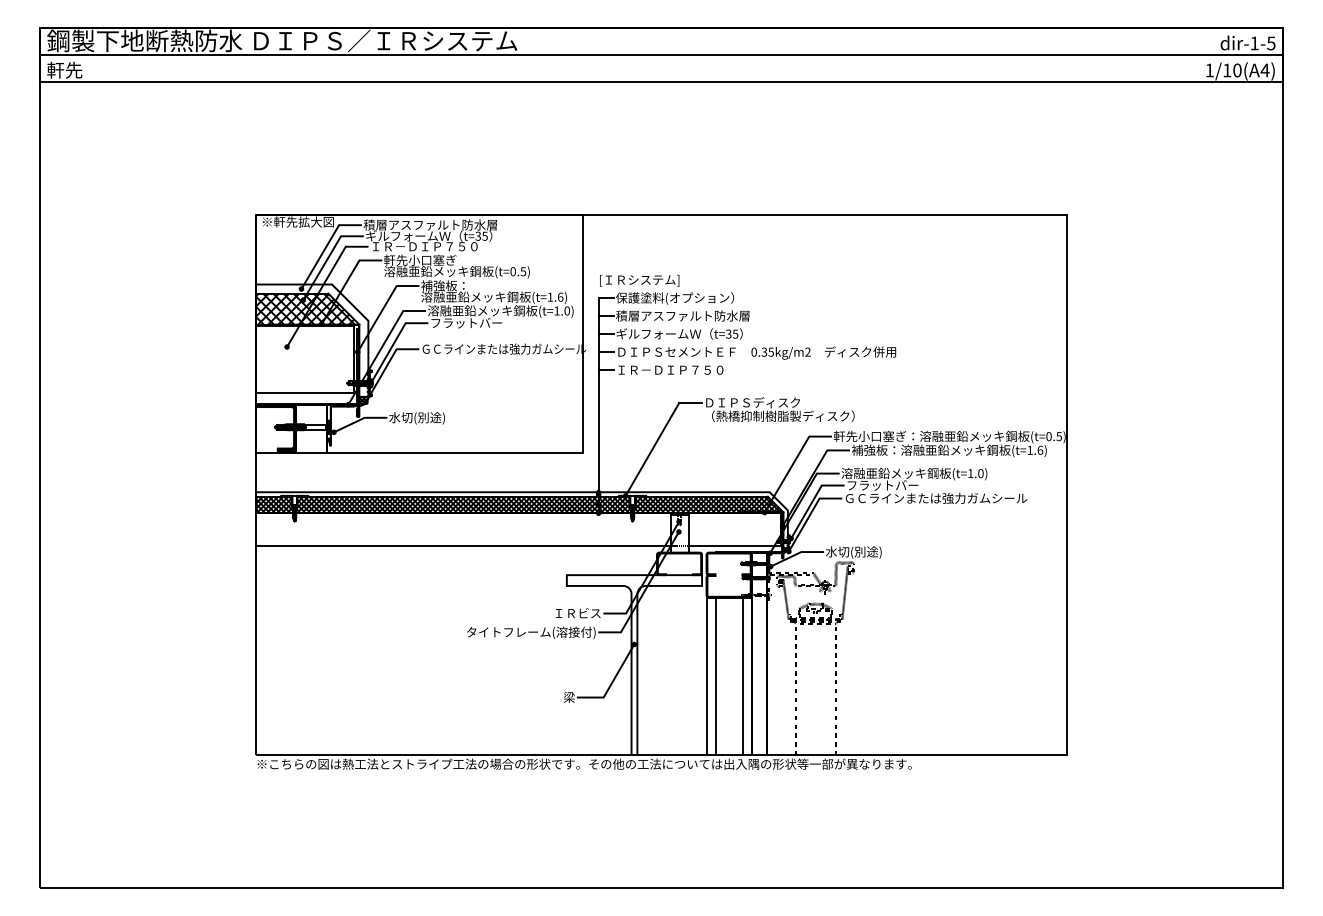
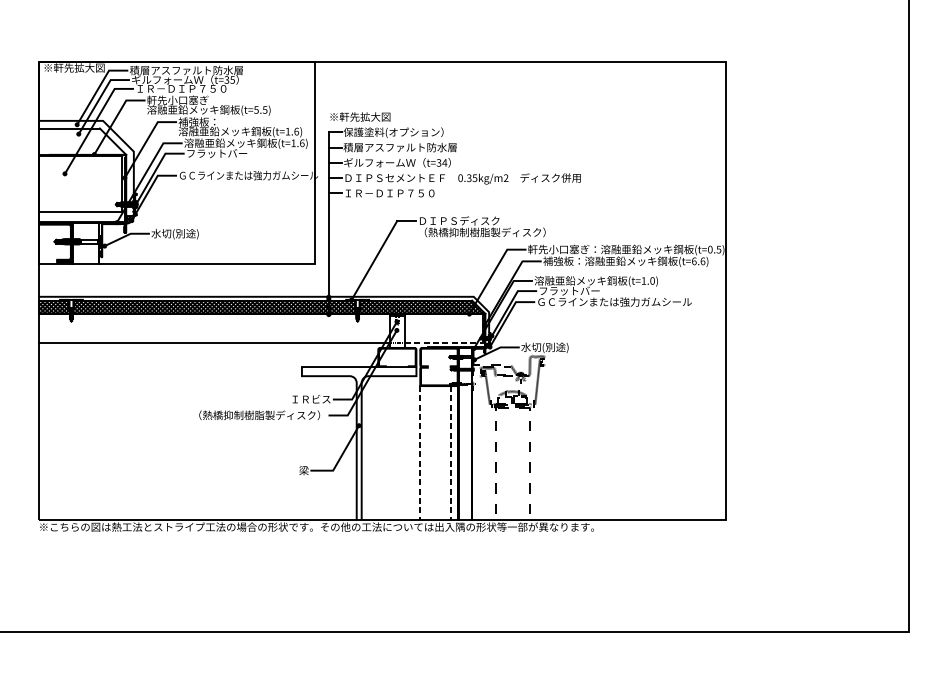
text: (512, 271) -> (255, 109), (t=0.5) -> (t=5.5)
text: (639, 280) -> (363, 117), [ＩＲシステム] -> ※軒先拡大図
hatch: (307, 309) -> (82, 142), removed
text: (567, 310) -> (302, 142), (t=1.0) -> (t=1.6)
text: (735, 333) -> (444, 162), t=35 -> t=34
text: (1029, 449) -> (693, 260), (t=1.6) -> (t=6.6)
line: (735, 546) -> (444, 342), solid -> dashed
text: (520, 632) -> (262, 415), タイトフレーム(溶接付) -> （熱橋抑制樹脂製ディスク）
line: (706, 676) -> (420, 452), solid -> dashed
line: (715, 676) -> (427, 452), removed
line: (742, 676) -> (450, 452), solid -> dashed

